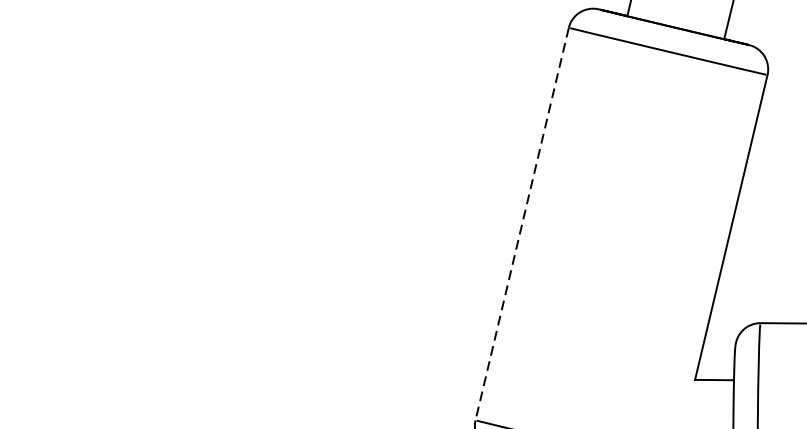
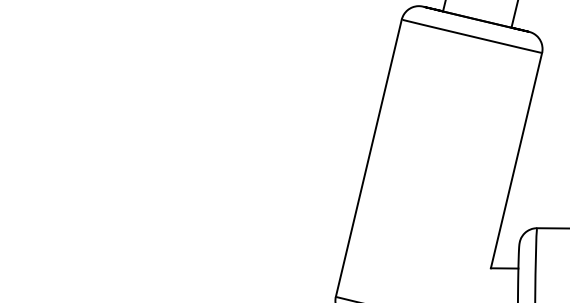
line: (521, 224) -> (368, 158), dashed -> solid

